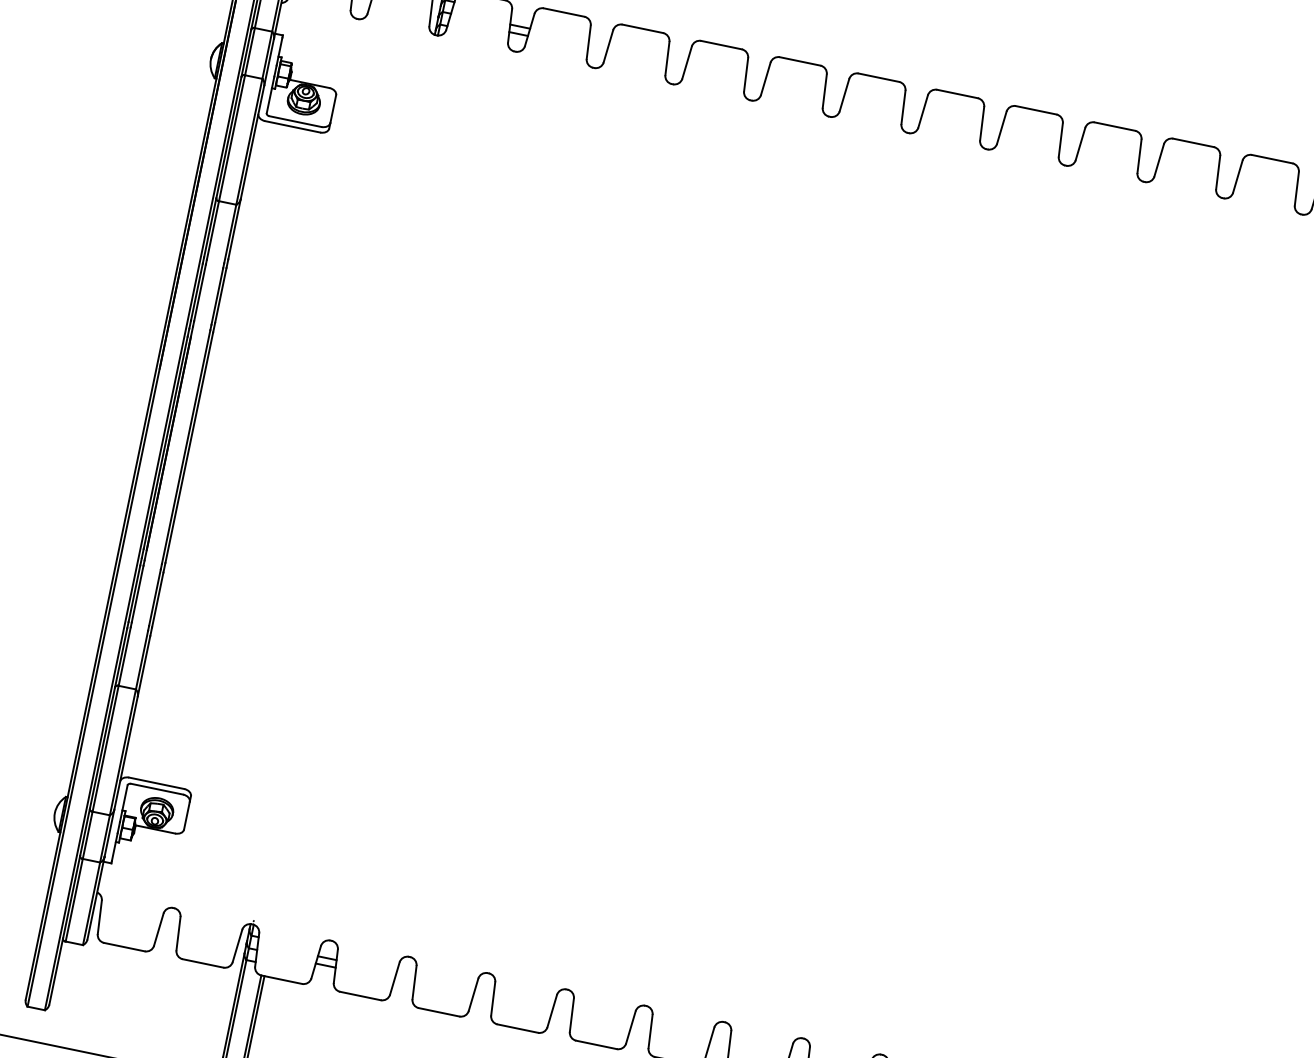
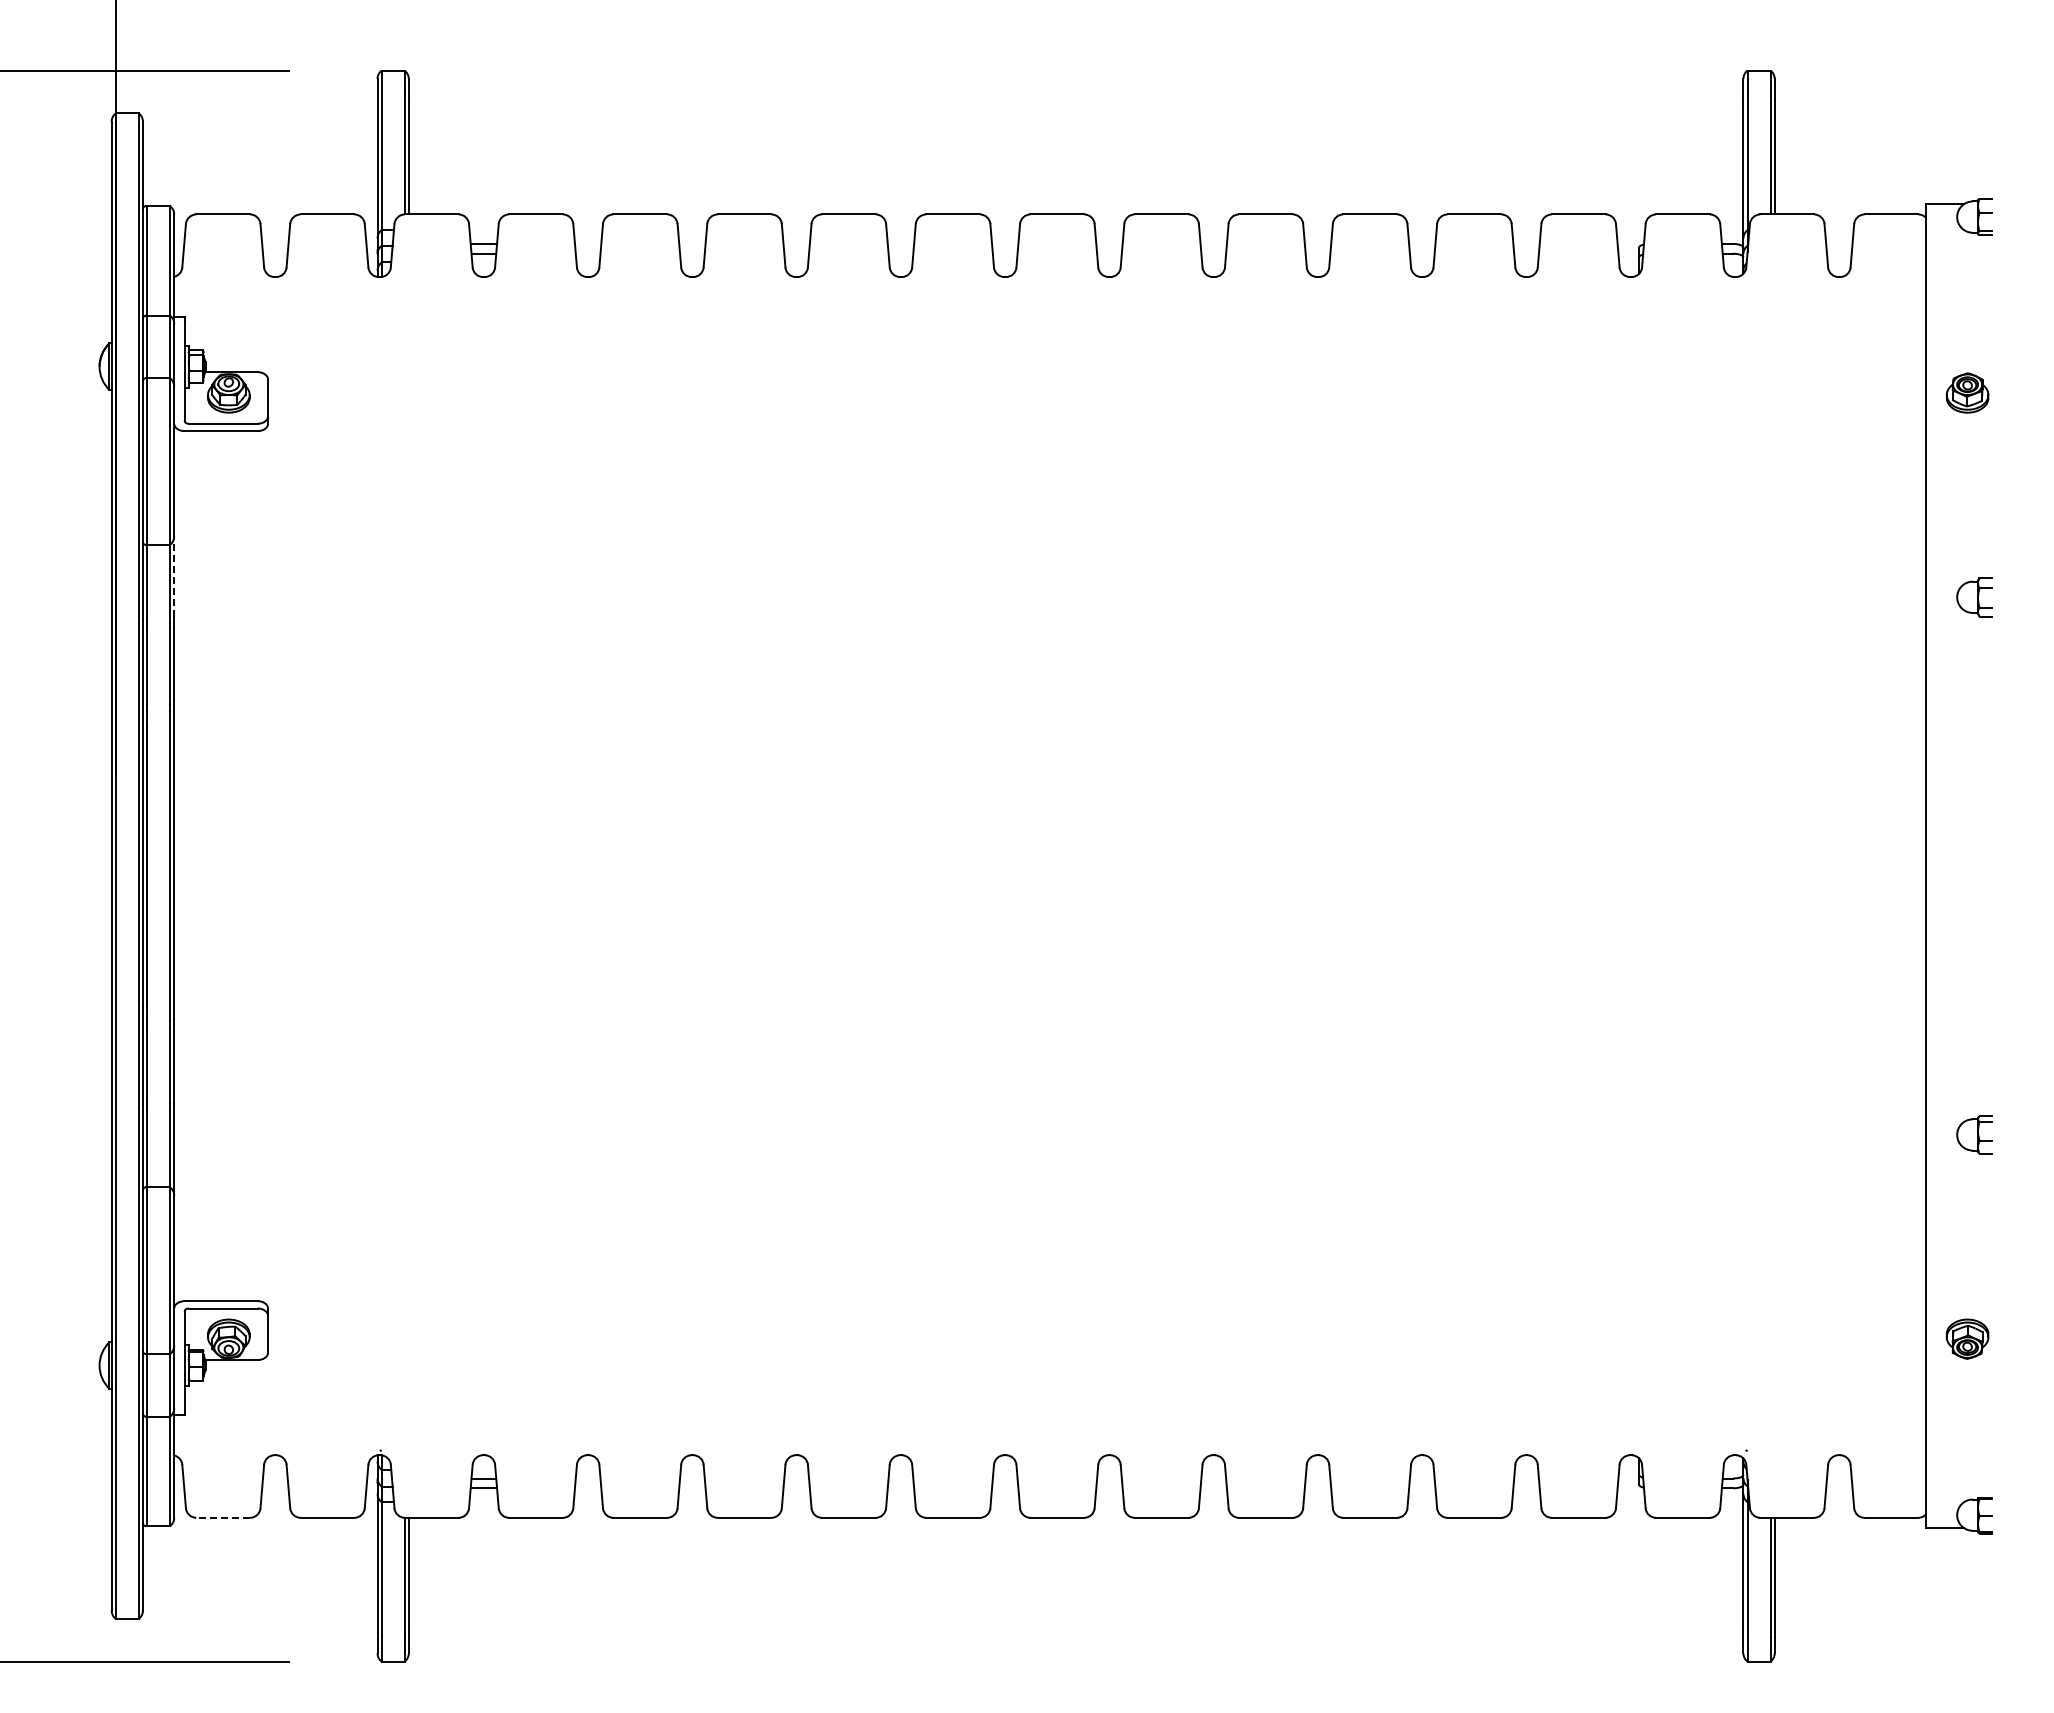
line: (234, 229) -> (174, 576), solid -> dashed
line: (124, 946) -> (223, 1517), solid -> dashed

